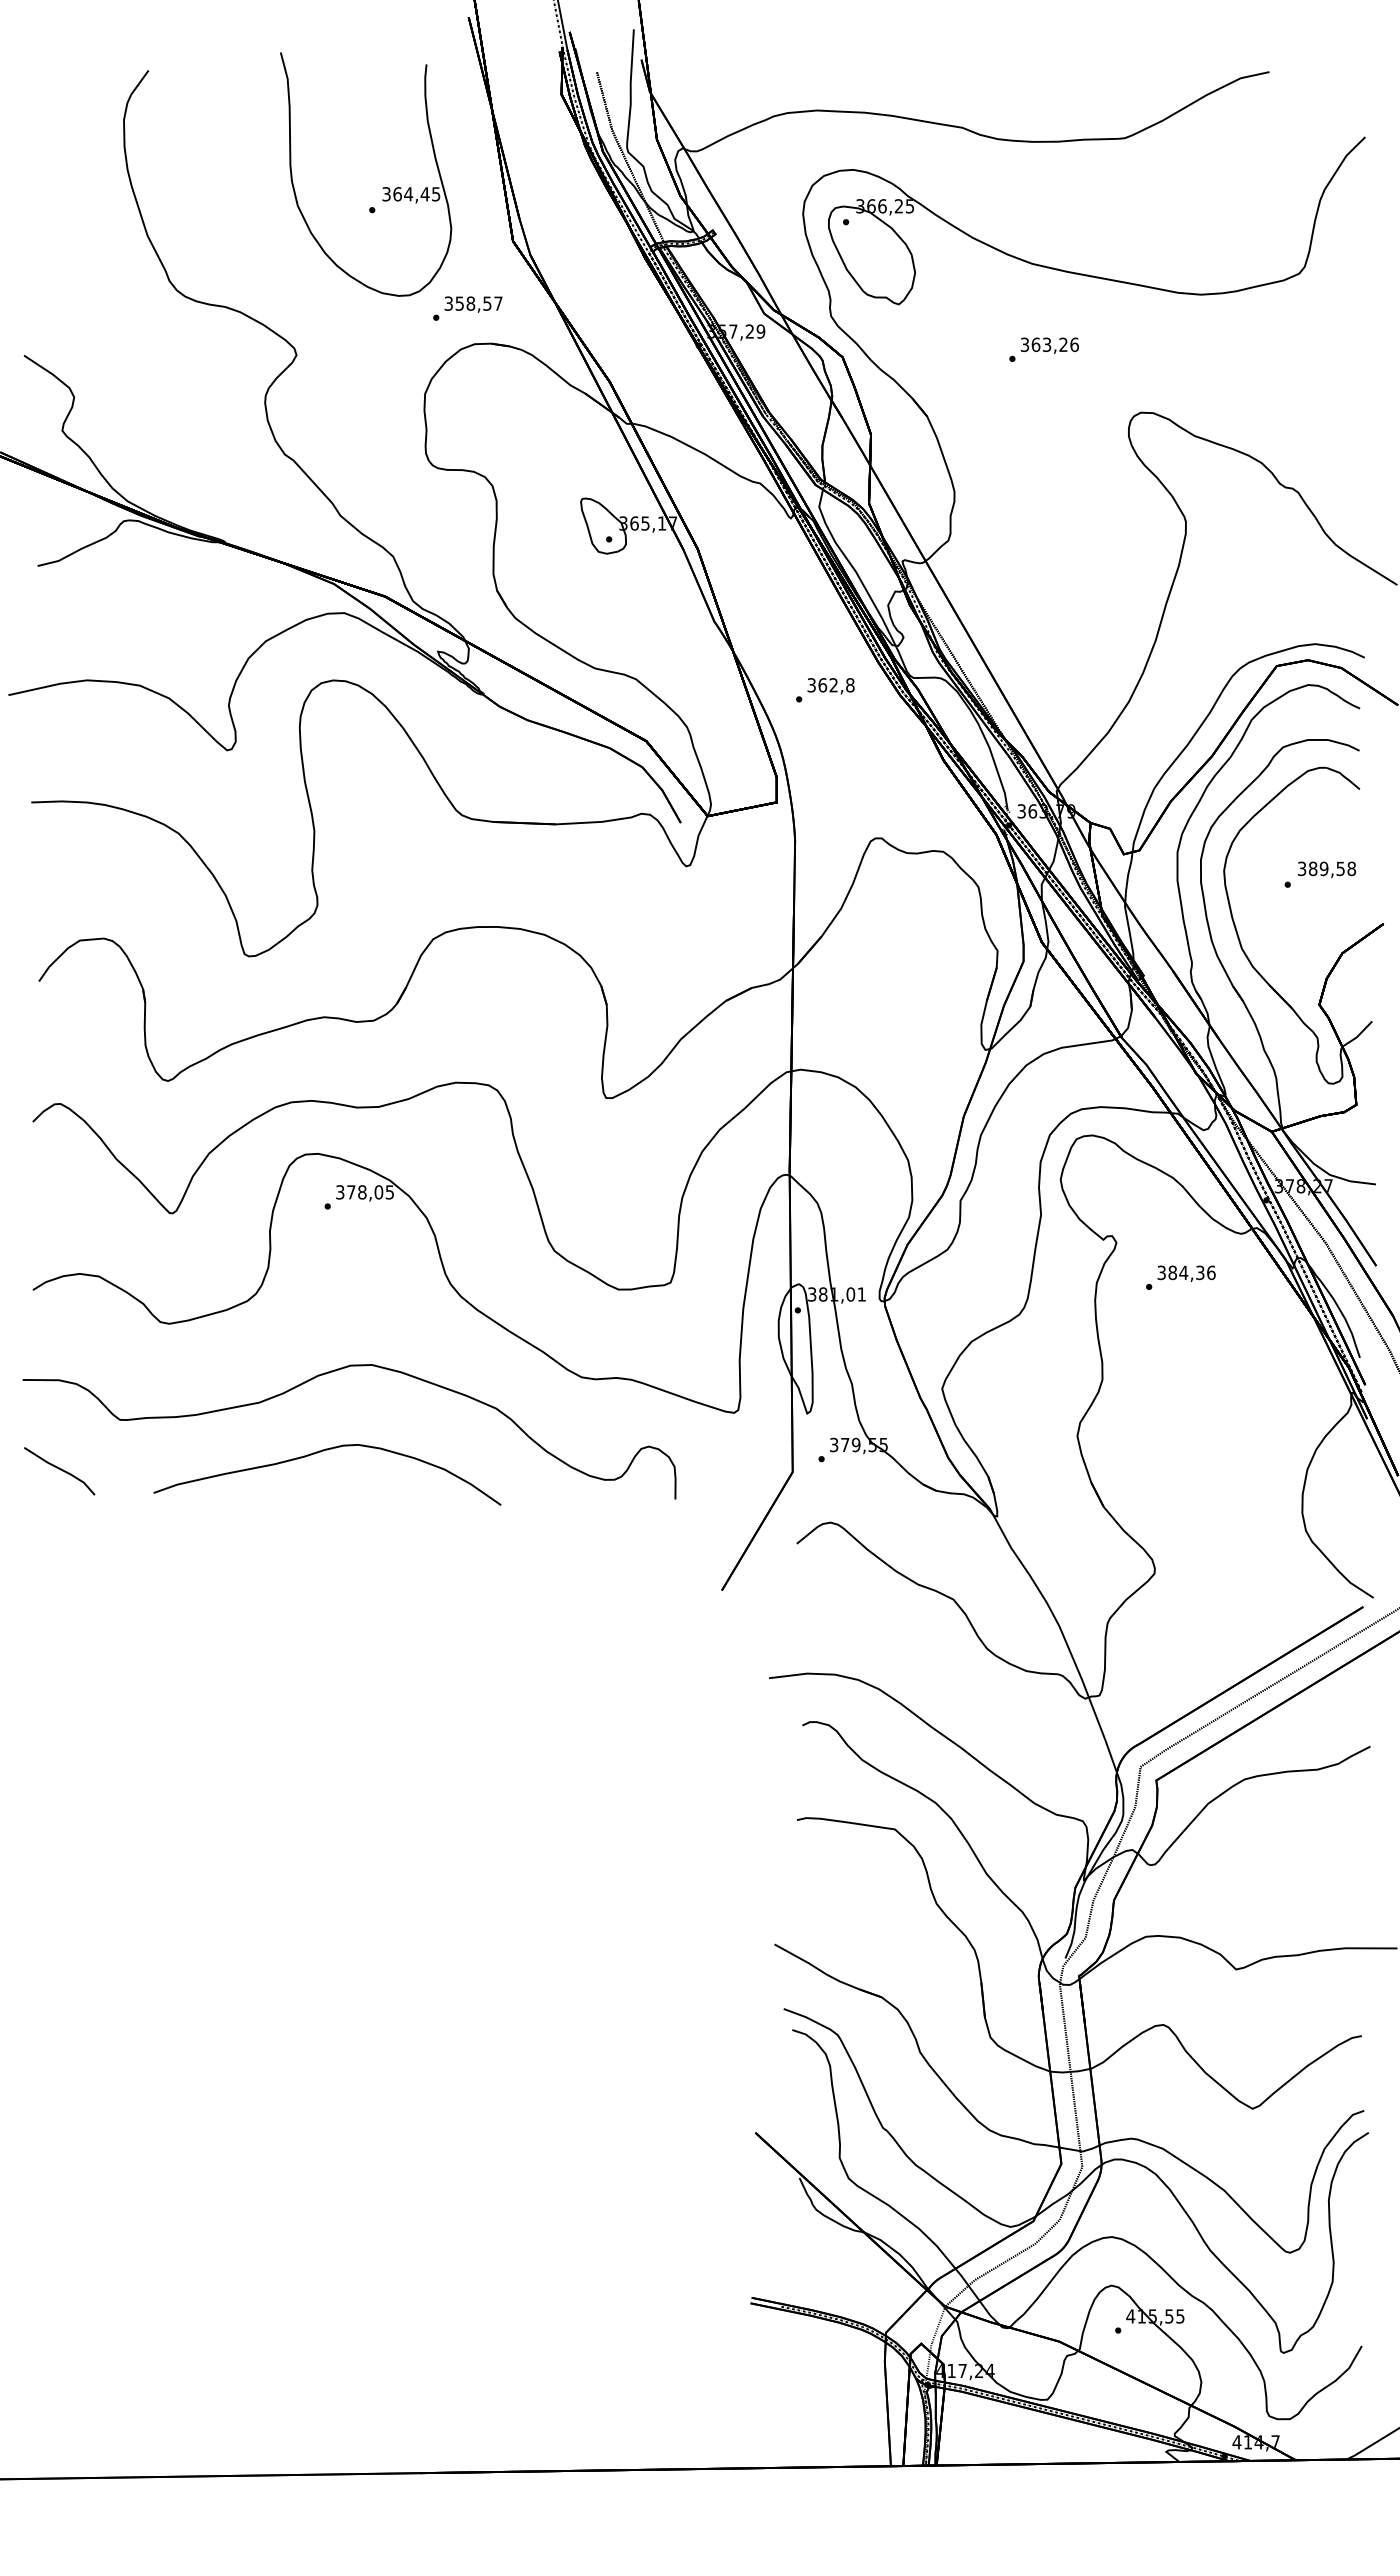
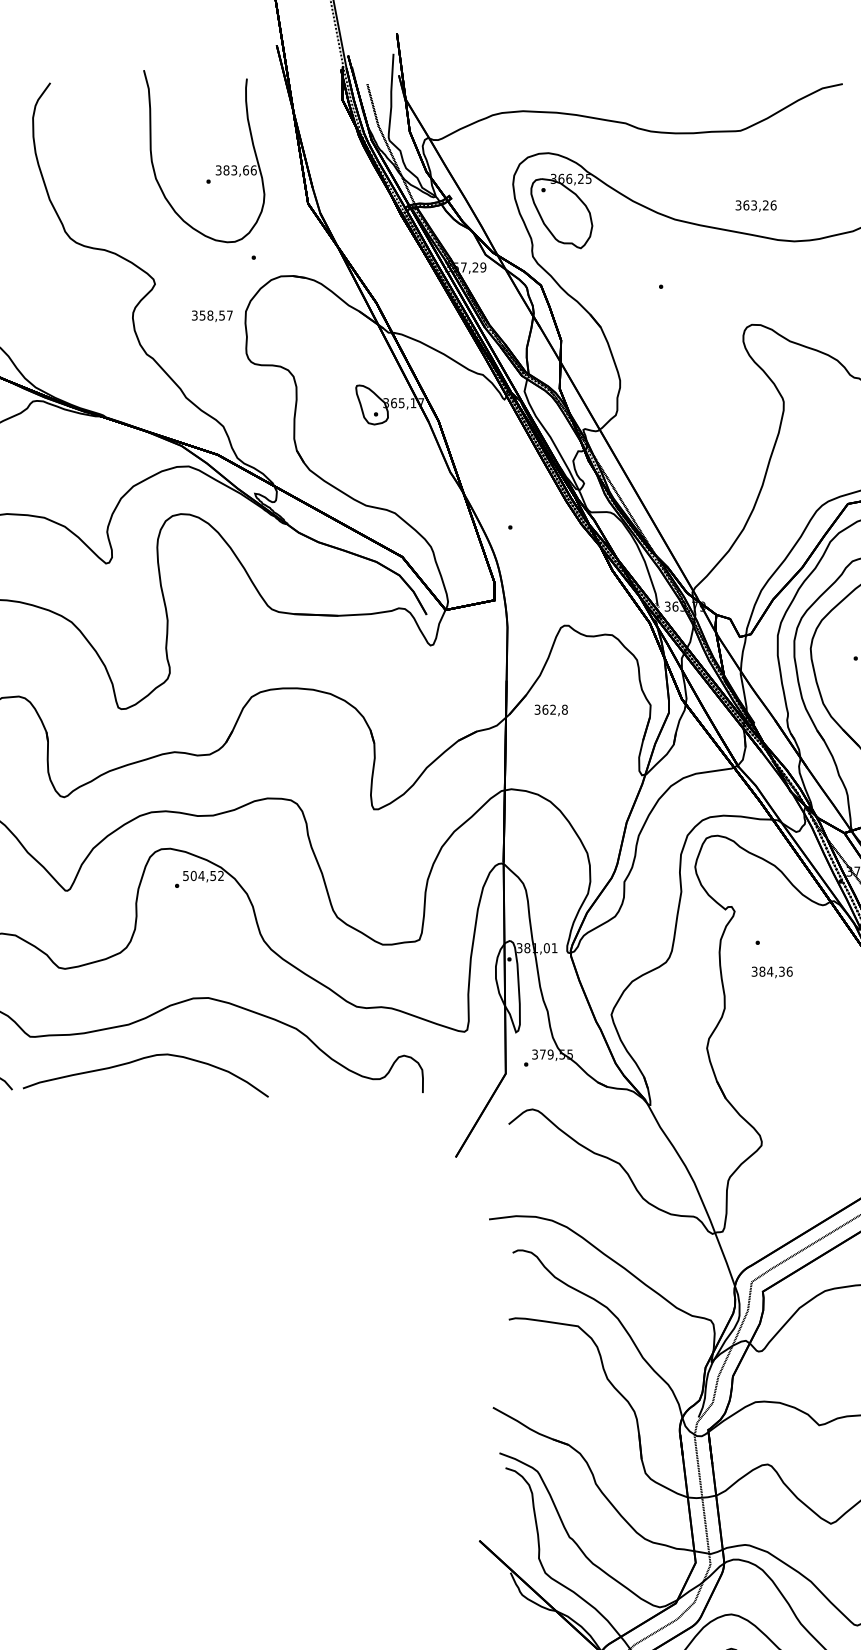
text: (416, 194) -> (239, 170), 364,45 -> 383,66
text: (473, 304) -> (212, 316), moved
text: (1049, 345) -> (755, 205), moved
text: (830, 686) -> (550, 710), moved
text: (364, 1192) -> (203, 876), 378,05 -> 504,52
text: (1186, 1273) -> (772, 972), moved
curve: (320, 1452) -> (140, 1059), moved

